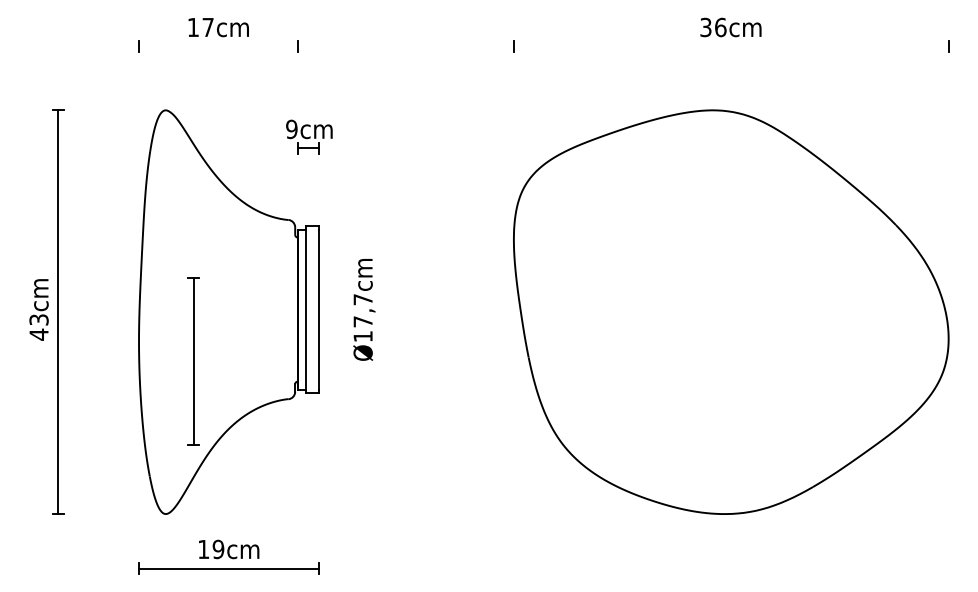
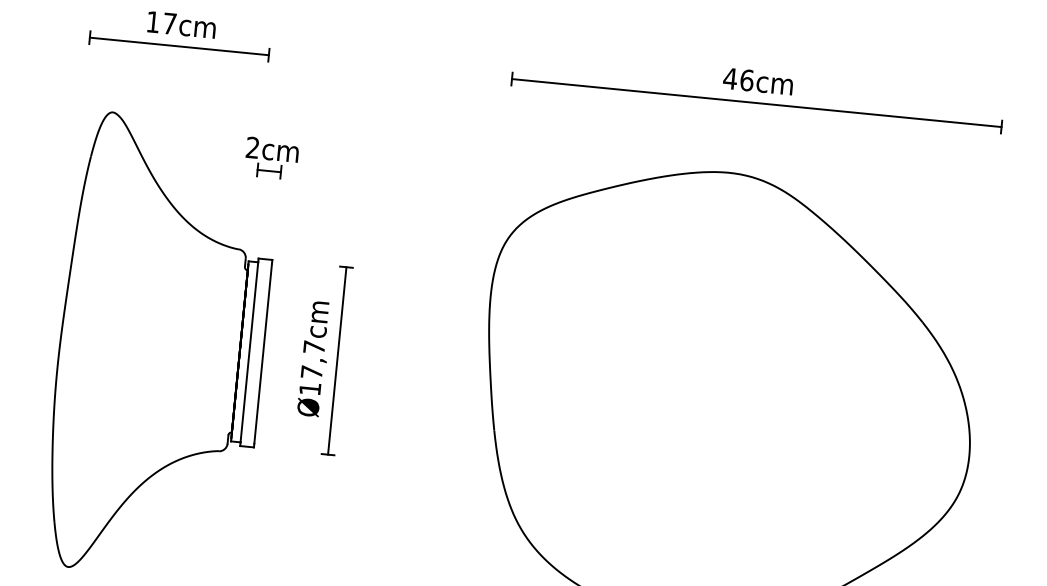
text: (705, 27) -> (729, 78), 36cm -> 46cm
line: (218, 46) -> (179, 46), added
line: (730, 46) -> (755, 102), added
text: (291, 129) -> (252, 147), 9cm -> 2cm
part: (193, 361) -> (337, 360), moved

